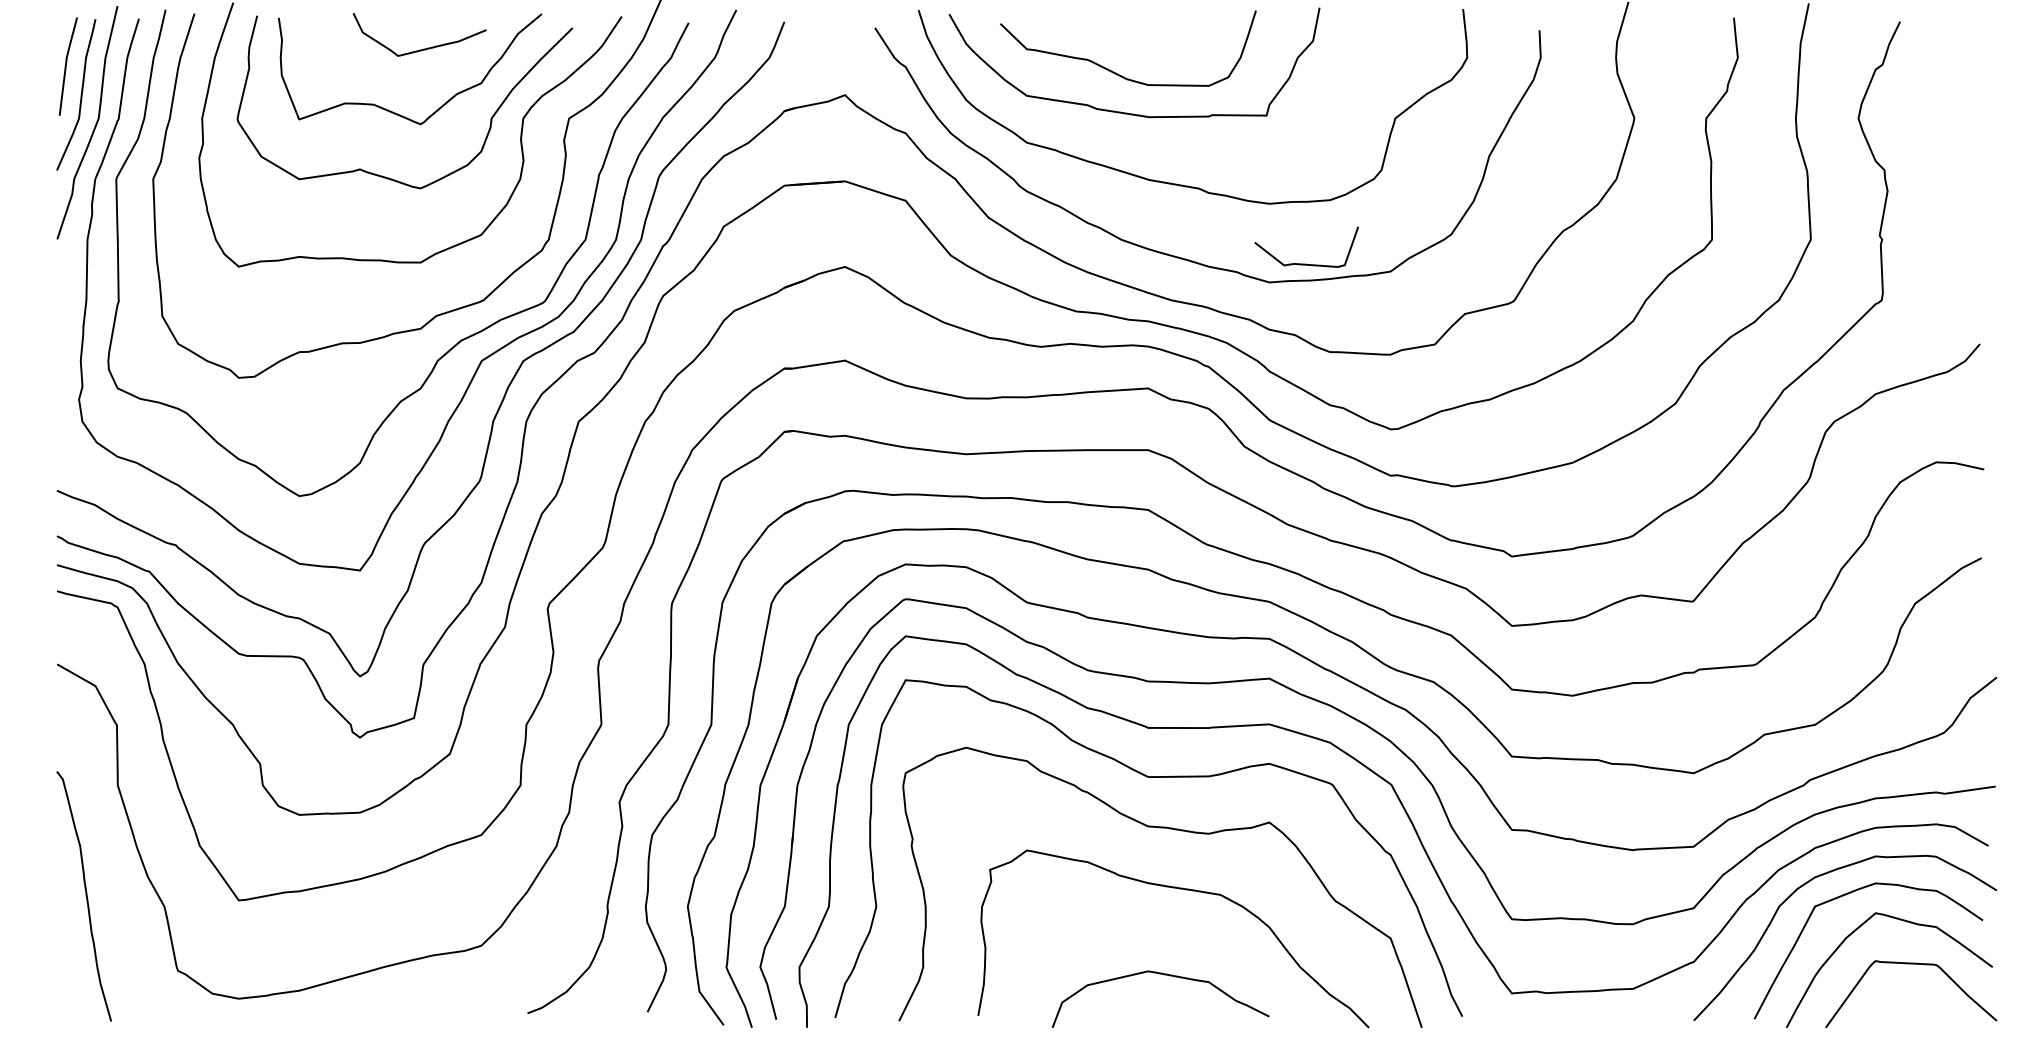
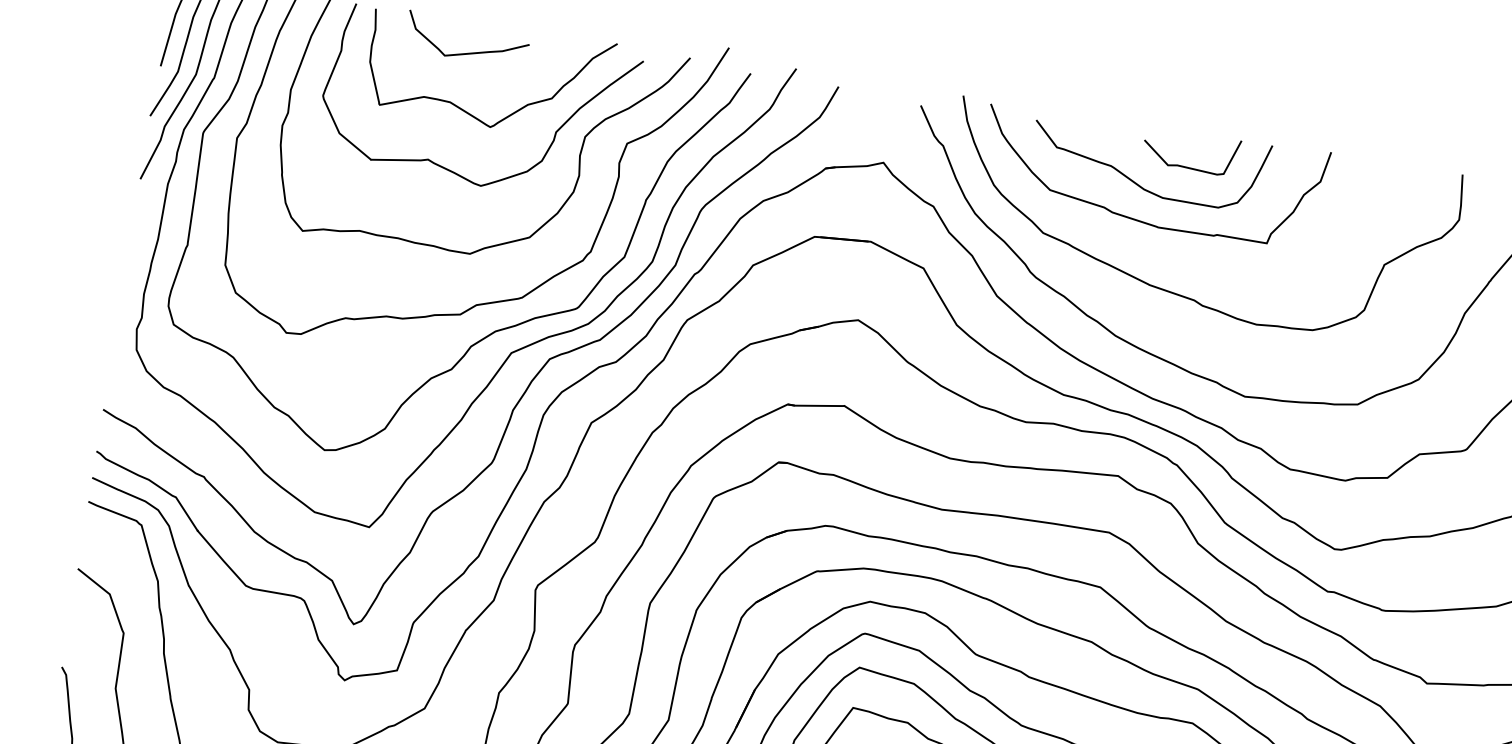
curve: (423, 48) -> (469, 52), moved
curve: (1306, 263) -> (1188, 166), moved

